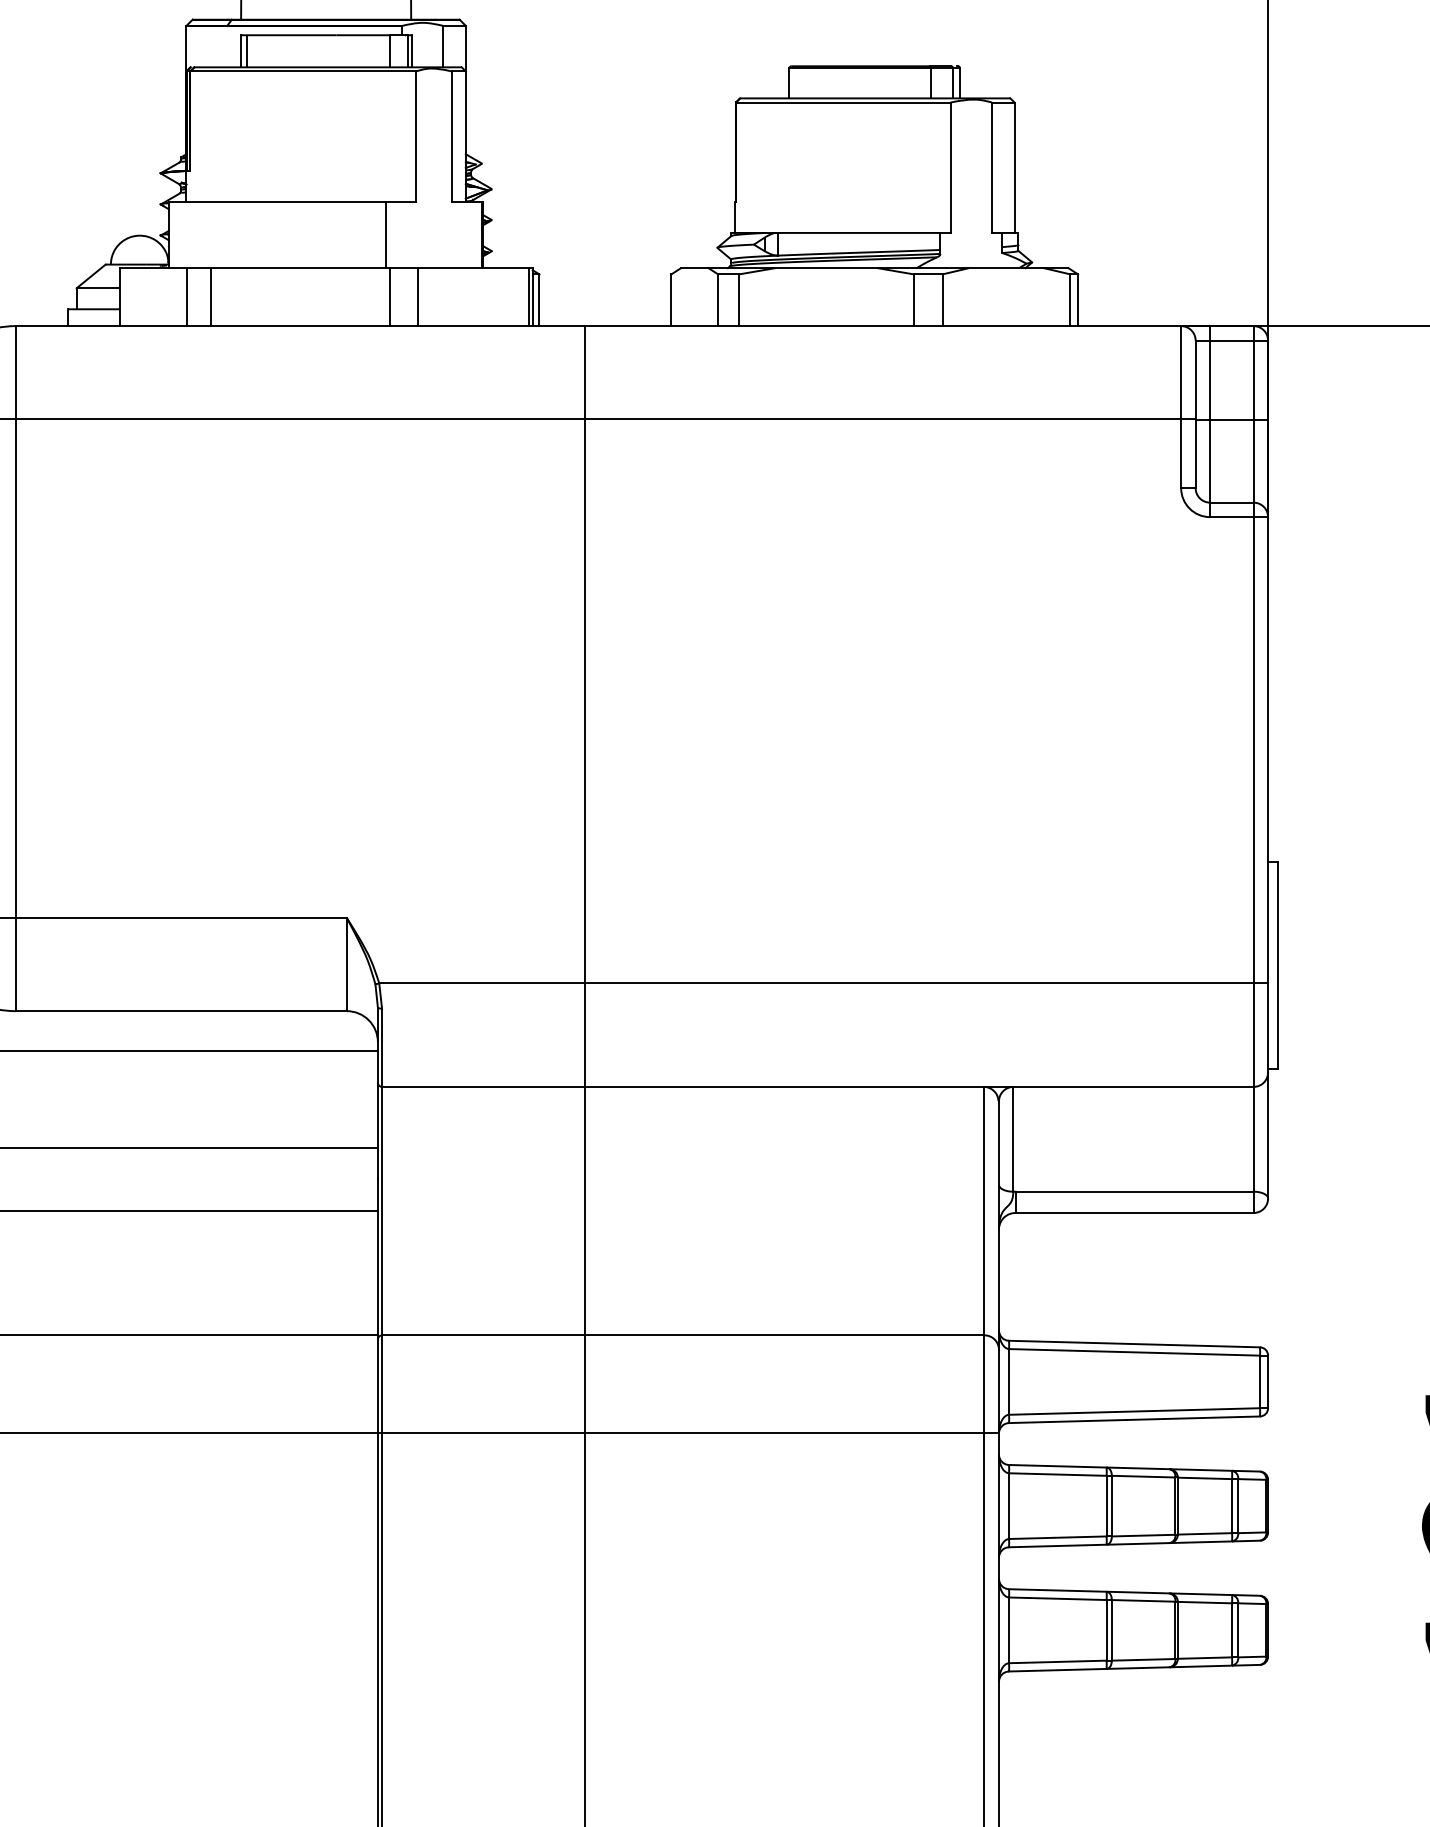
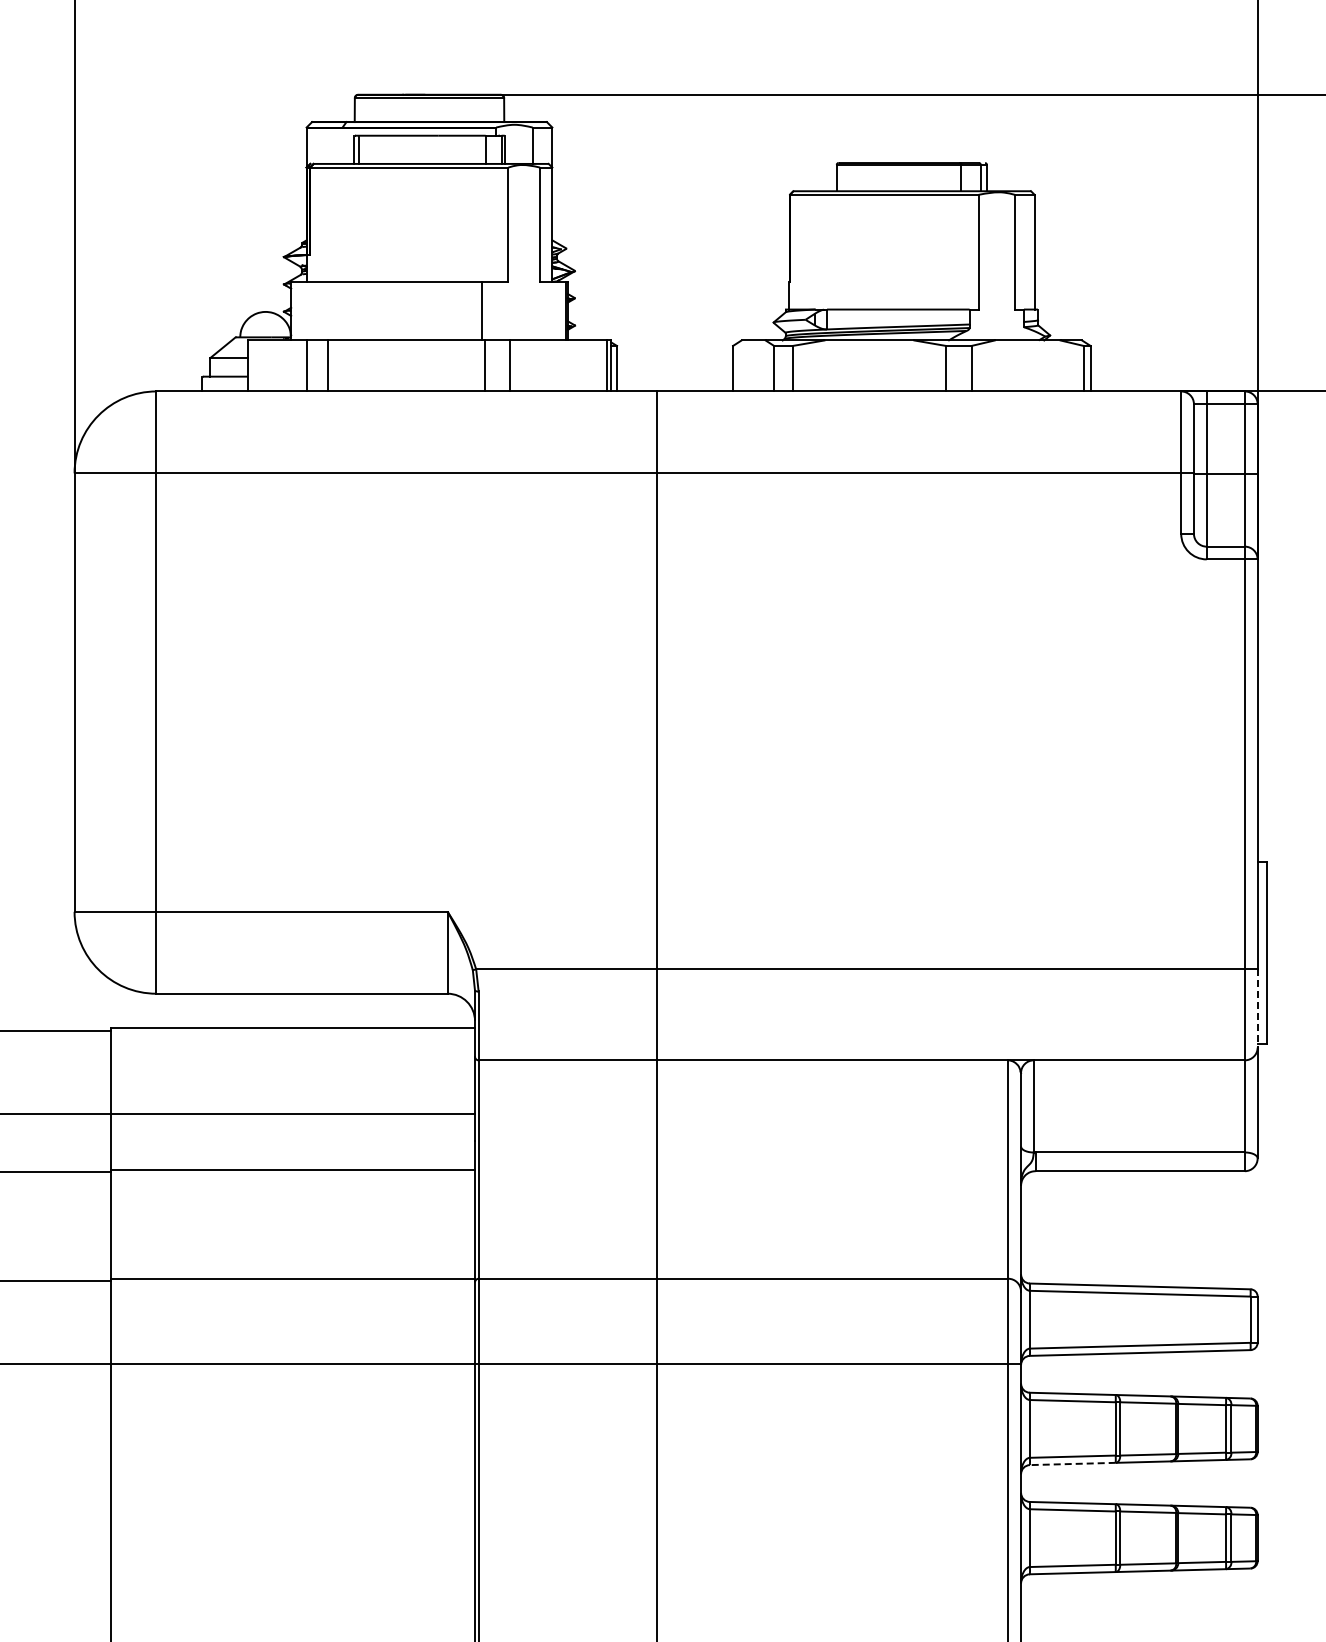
line: (1267, 1027) -> (1257, 1008), solid -> dashed
line: (1057, 1545) -> (1072, 1463), solid -> dashed

